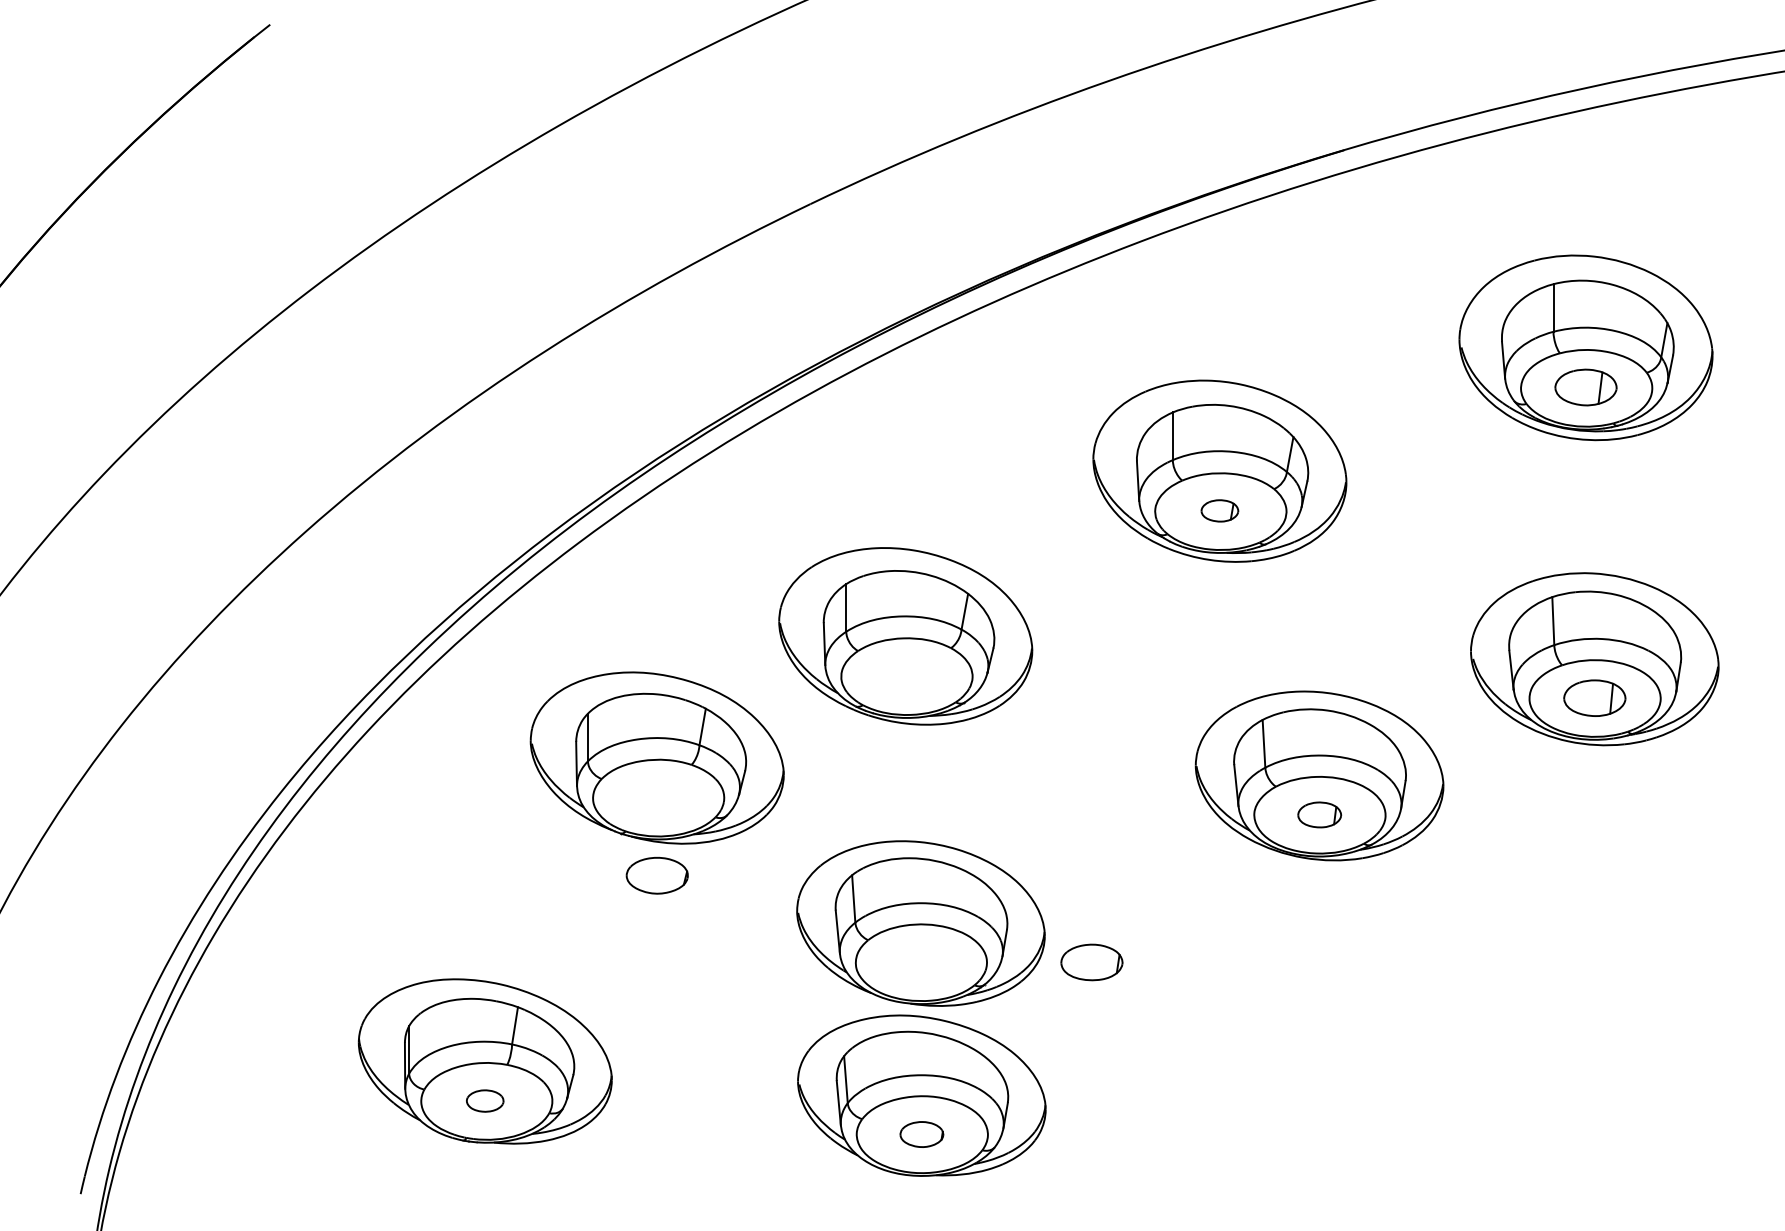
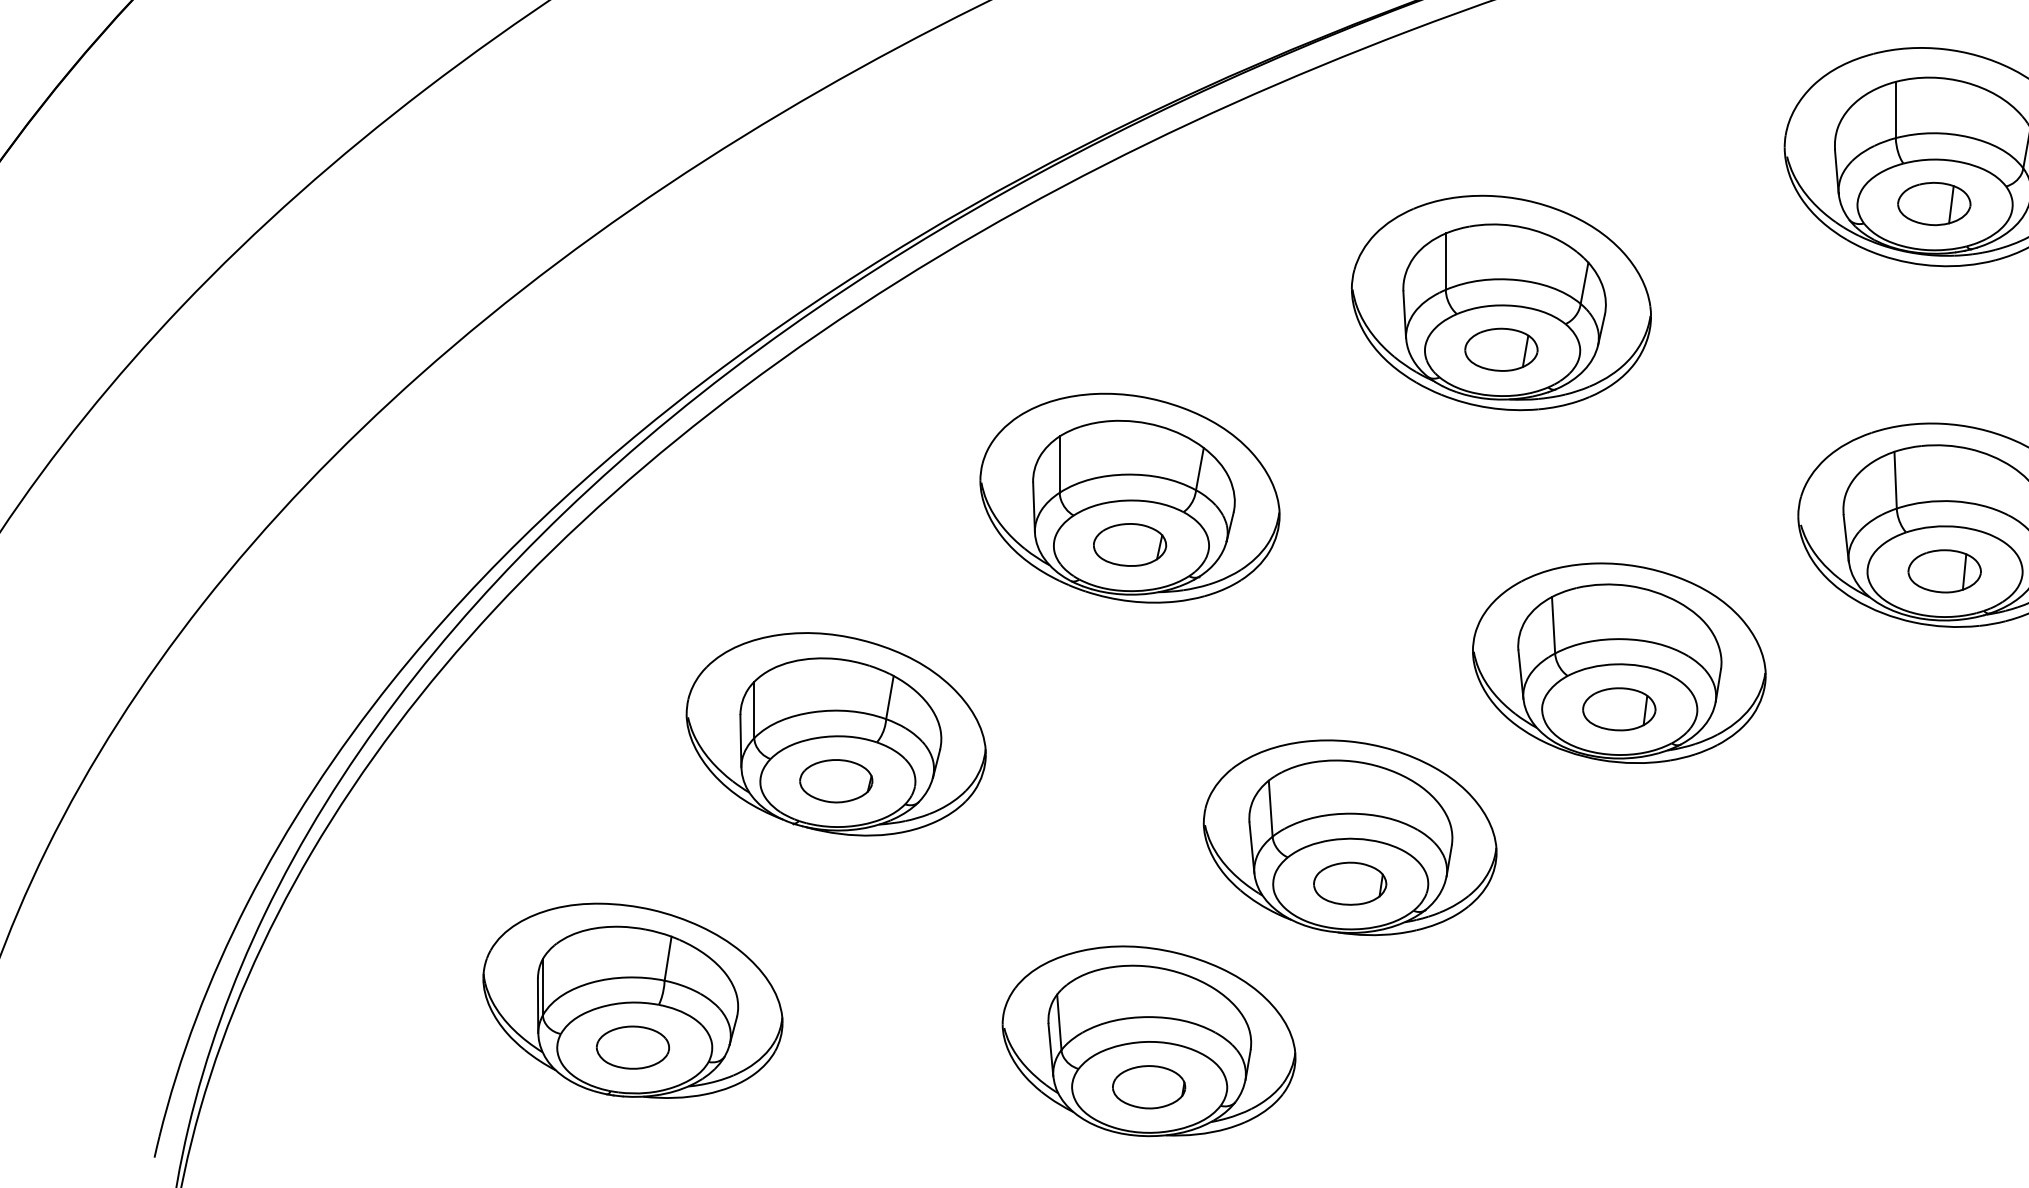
part: (1219, 510) -> (1500, 349), size x1.67
part: (905, 675) -> (1129, 544), added
part: (656, 757) -> (835, 733), moved
part: (1319, 814) -> (1619, 708), size x1.43
part: (920, 923) -> (1349, 837), moved
part: (484, 1100) -> (631, 1046), size x1.67
part: (921, 1134) -> (1148, 1087), size x1.43

